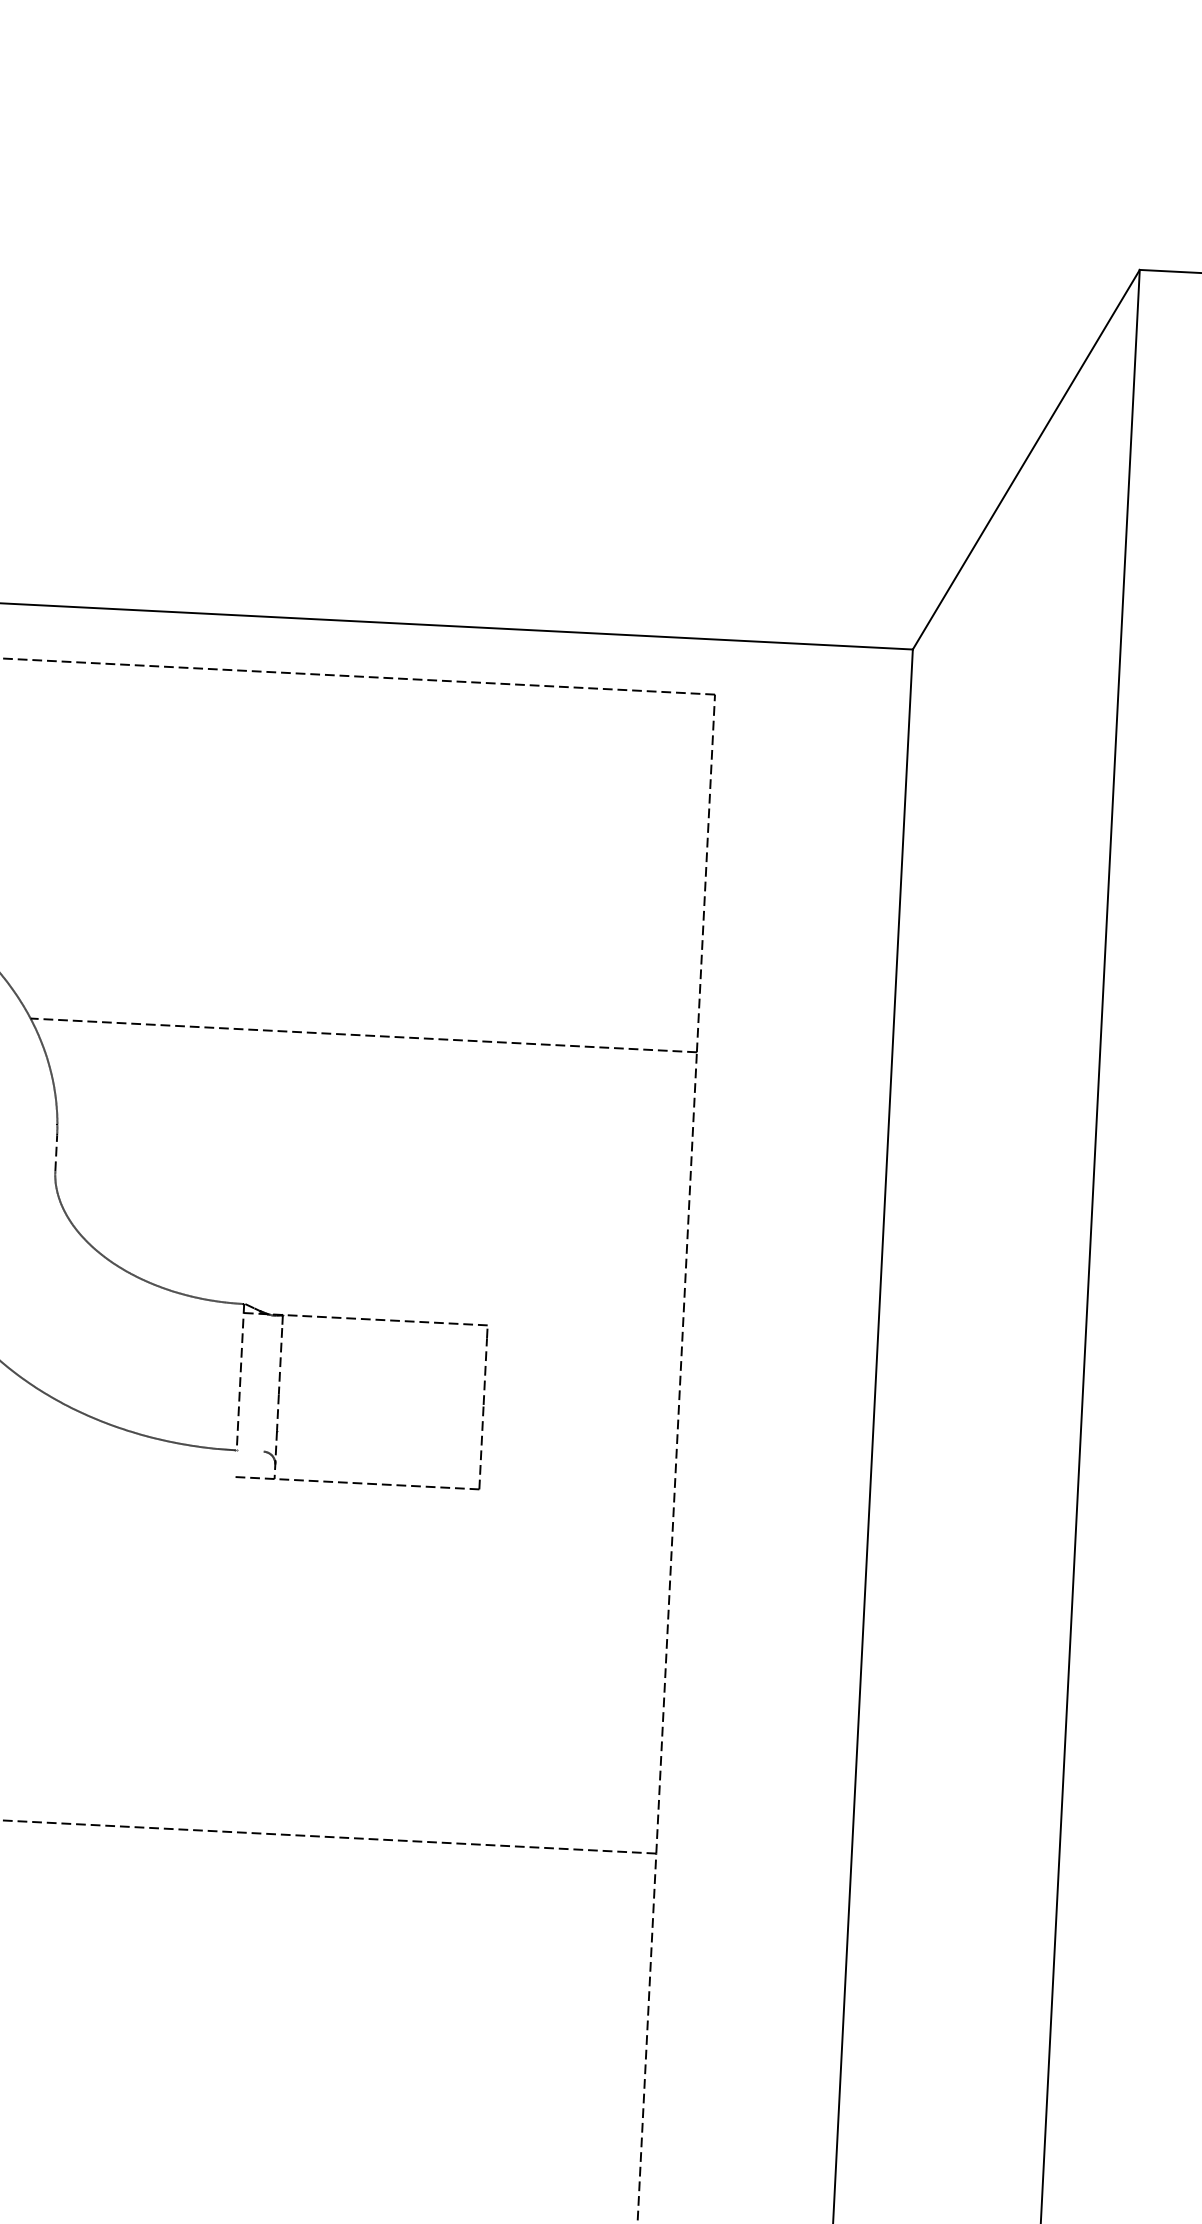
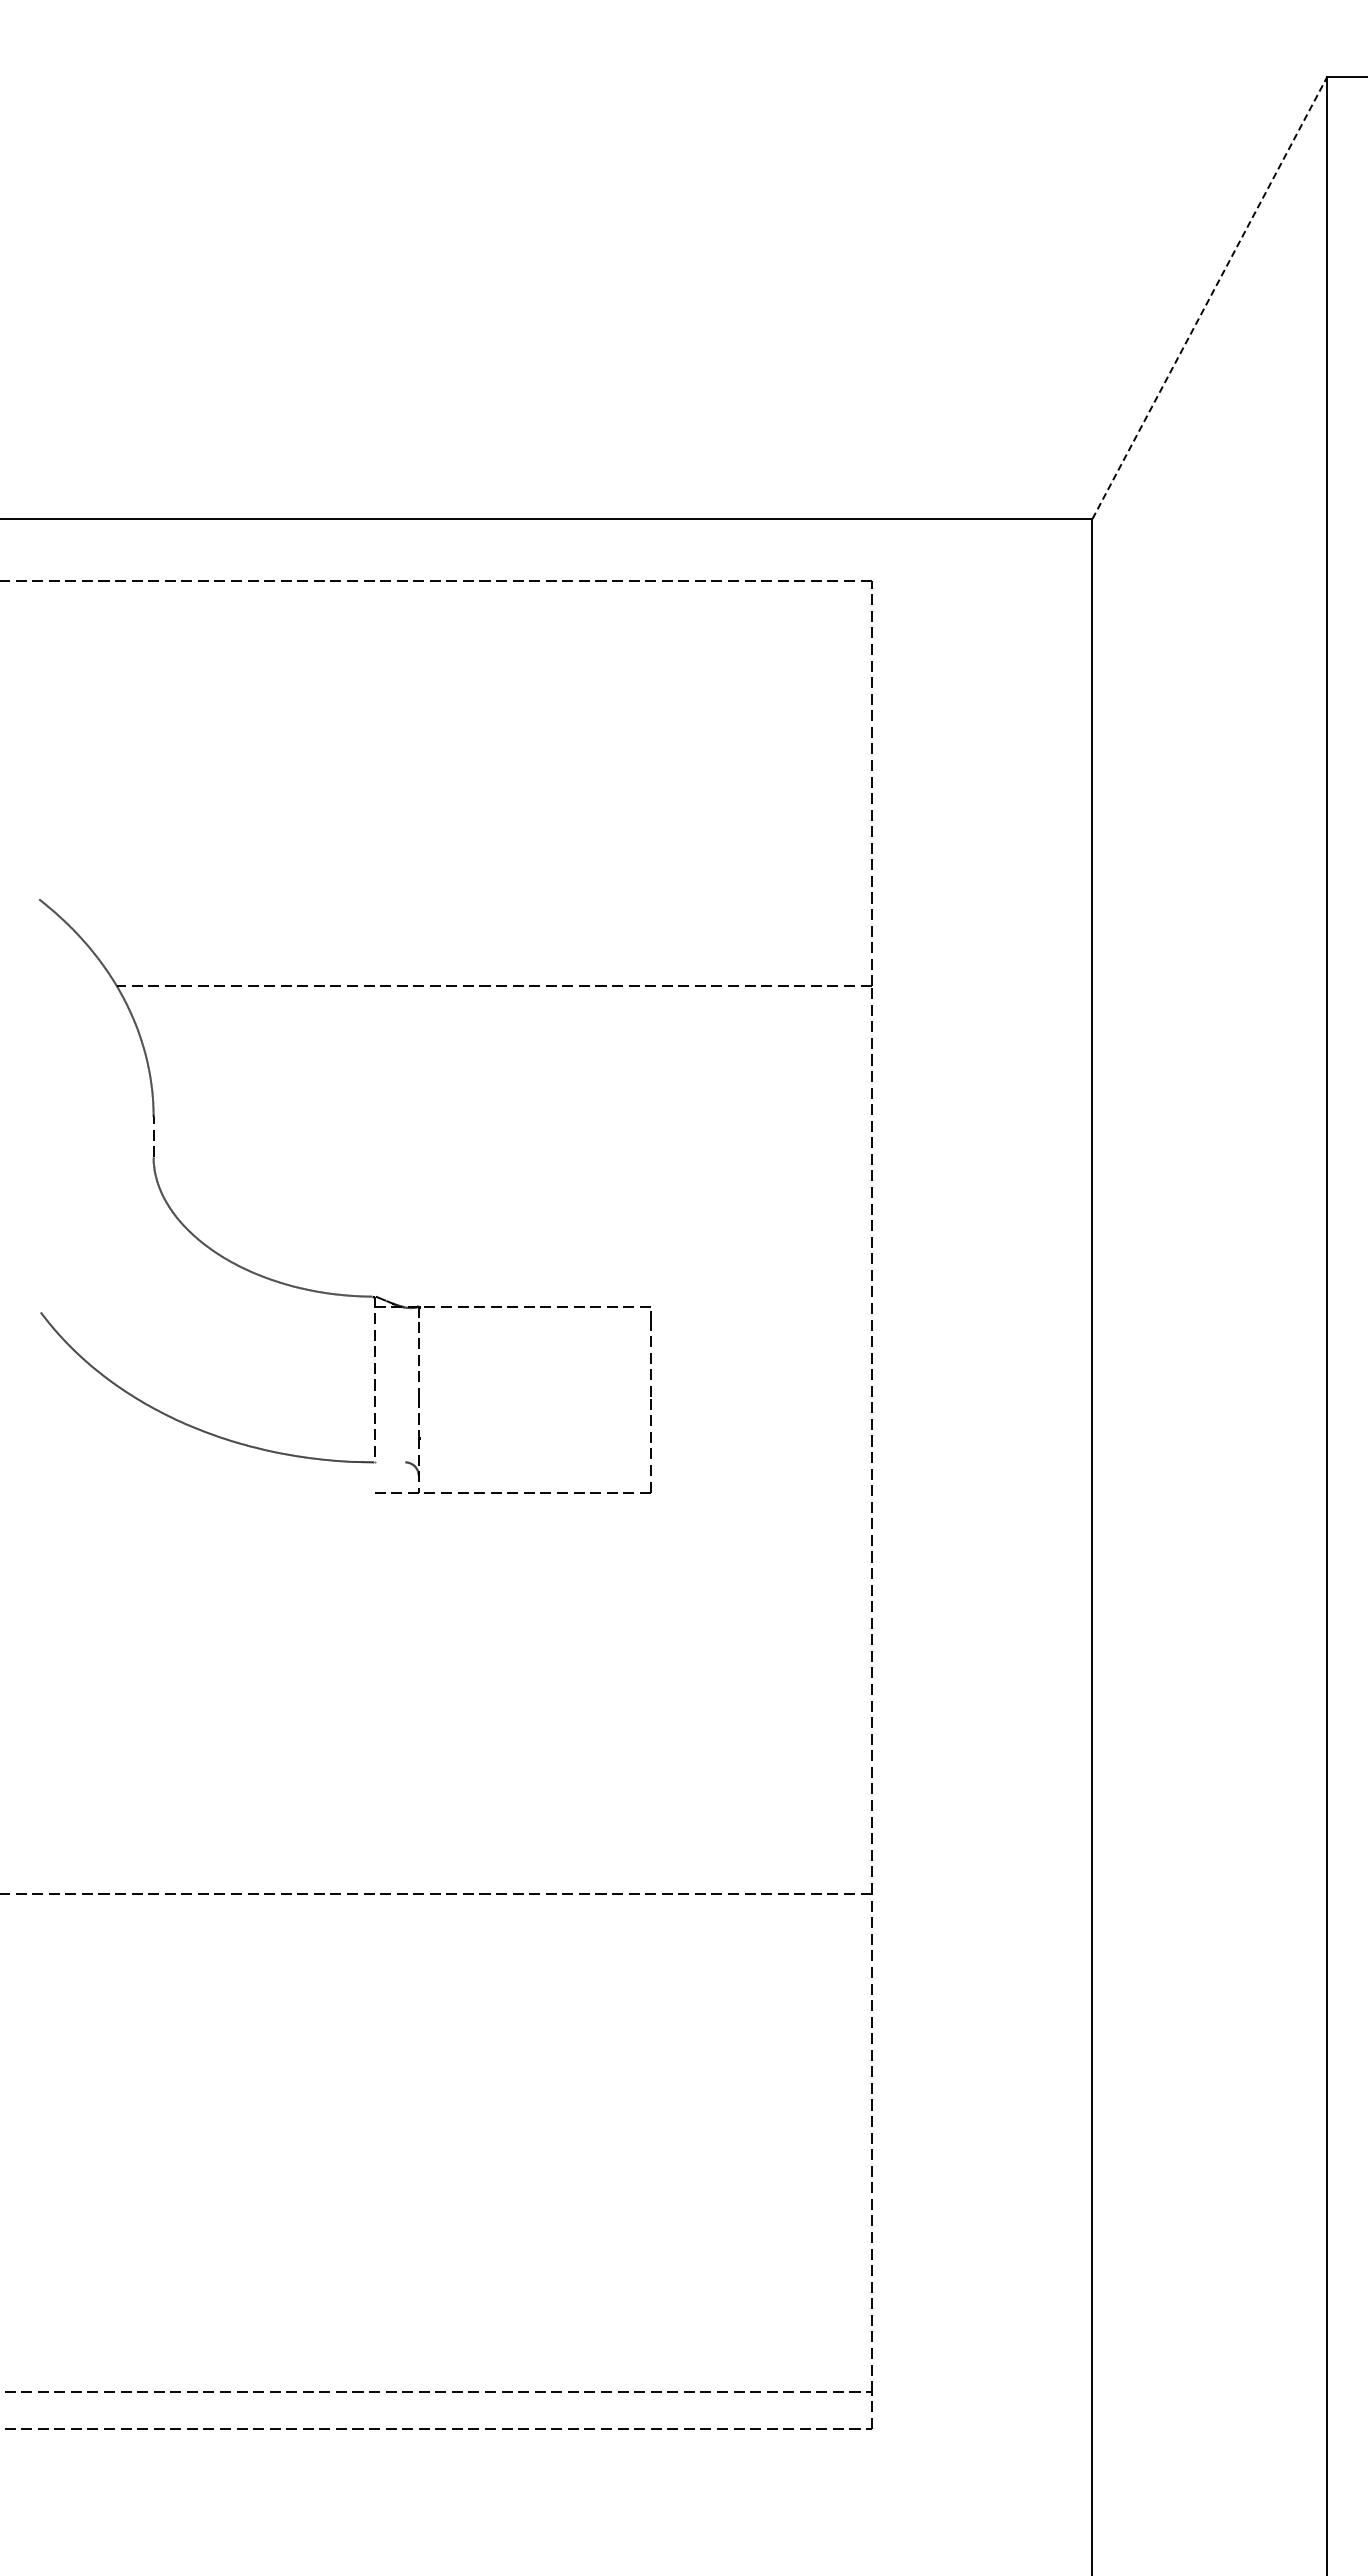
line: (1026, 459) -> (1210, 297), solid -> dashed

